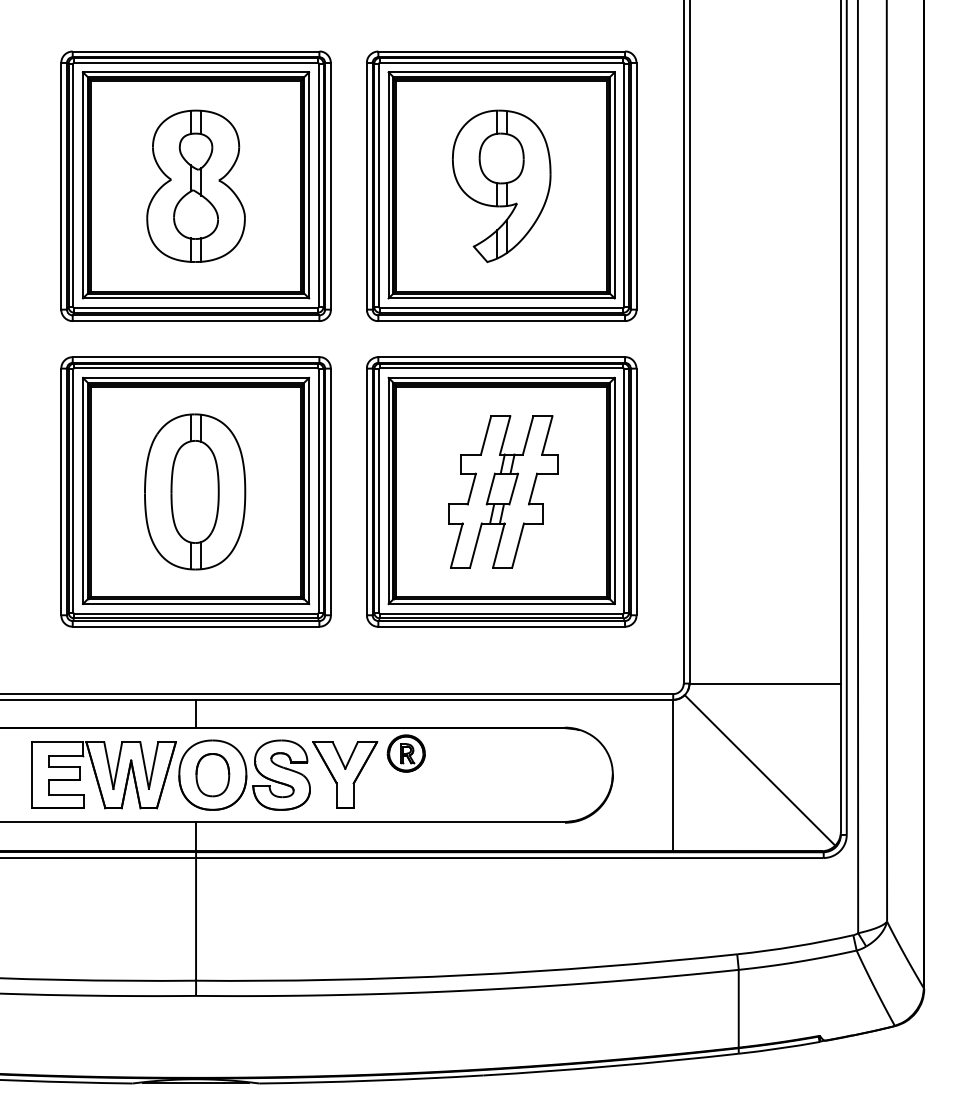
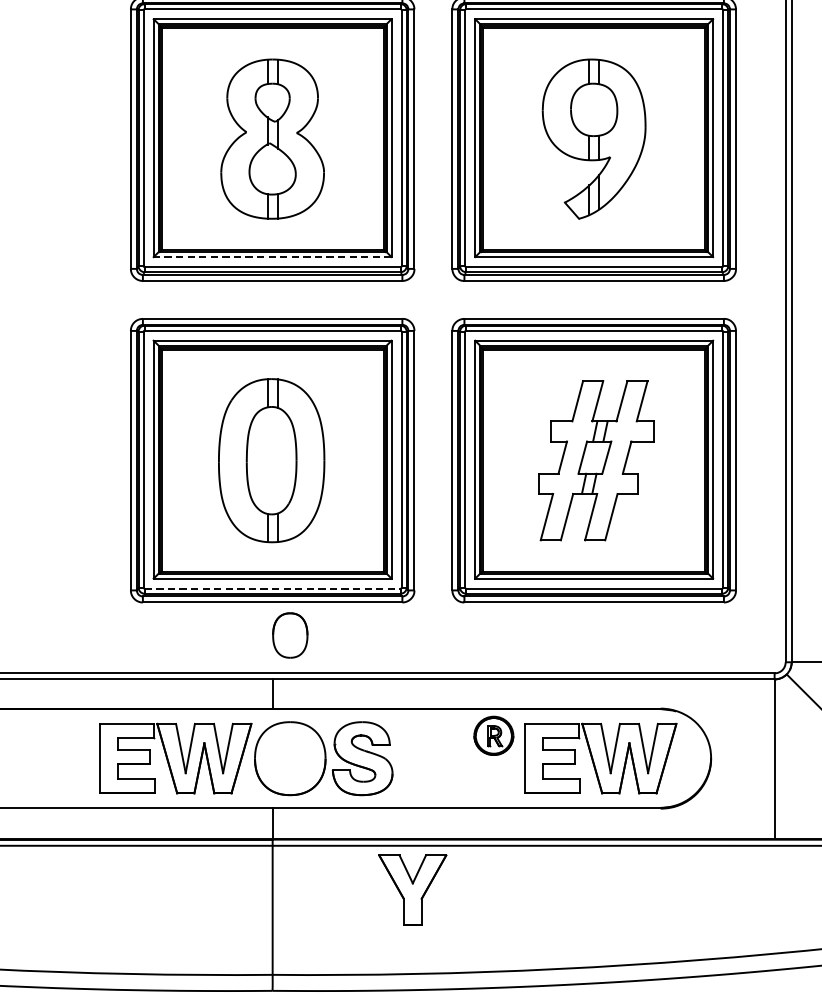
line: (195, 298) -> (272, 257), solid -> dashed
line: (196, 613) -> (273, 588), solid -> dashed
part: (345, 774) -> (413, 889), moved
part: (212, 775) -> (289, 635), moved
part: (507, 775) -> (600, 758), added

